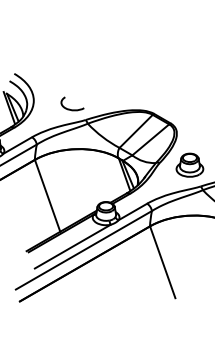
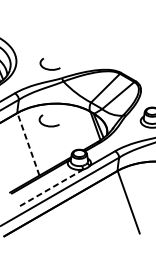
curve: (68, 173) -> (46, 124), added
line: (47, 195) -> (28, 144), solid -> dashed
line: (72, 246) -> (50, 188), solid -> dashed

